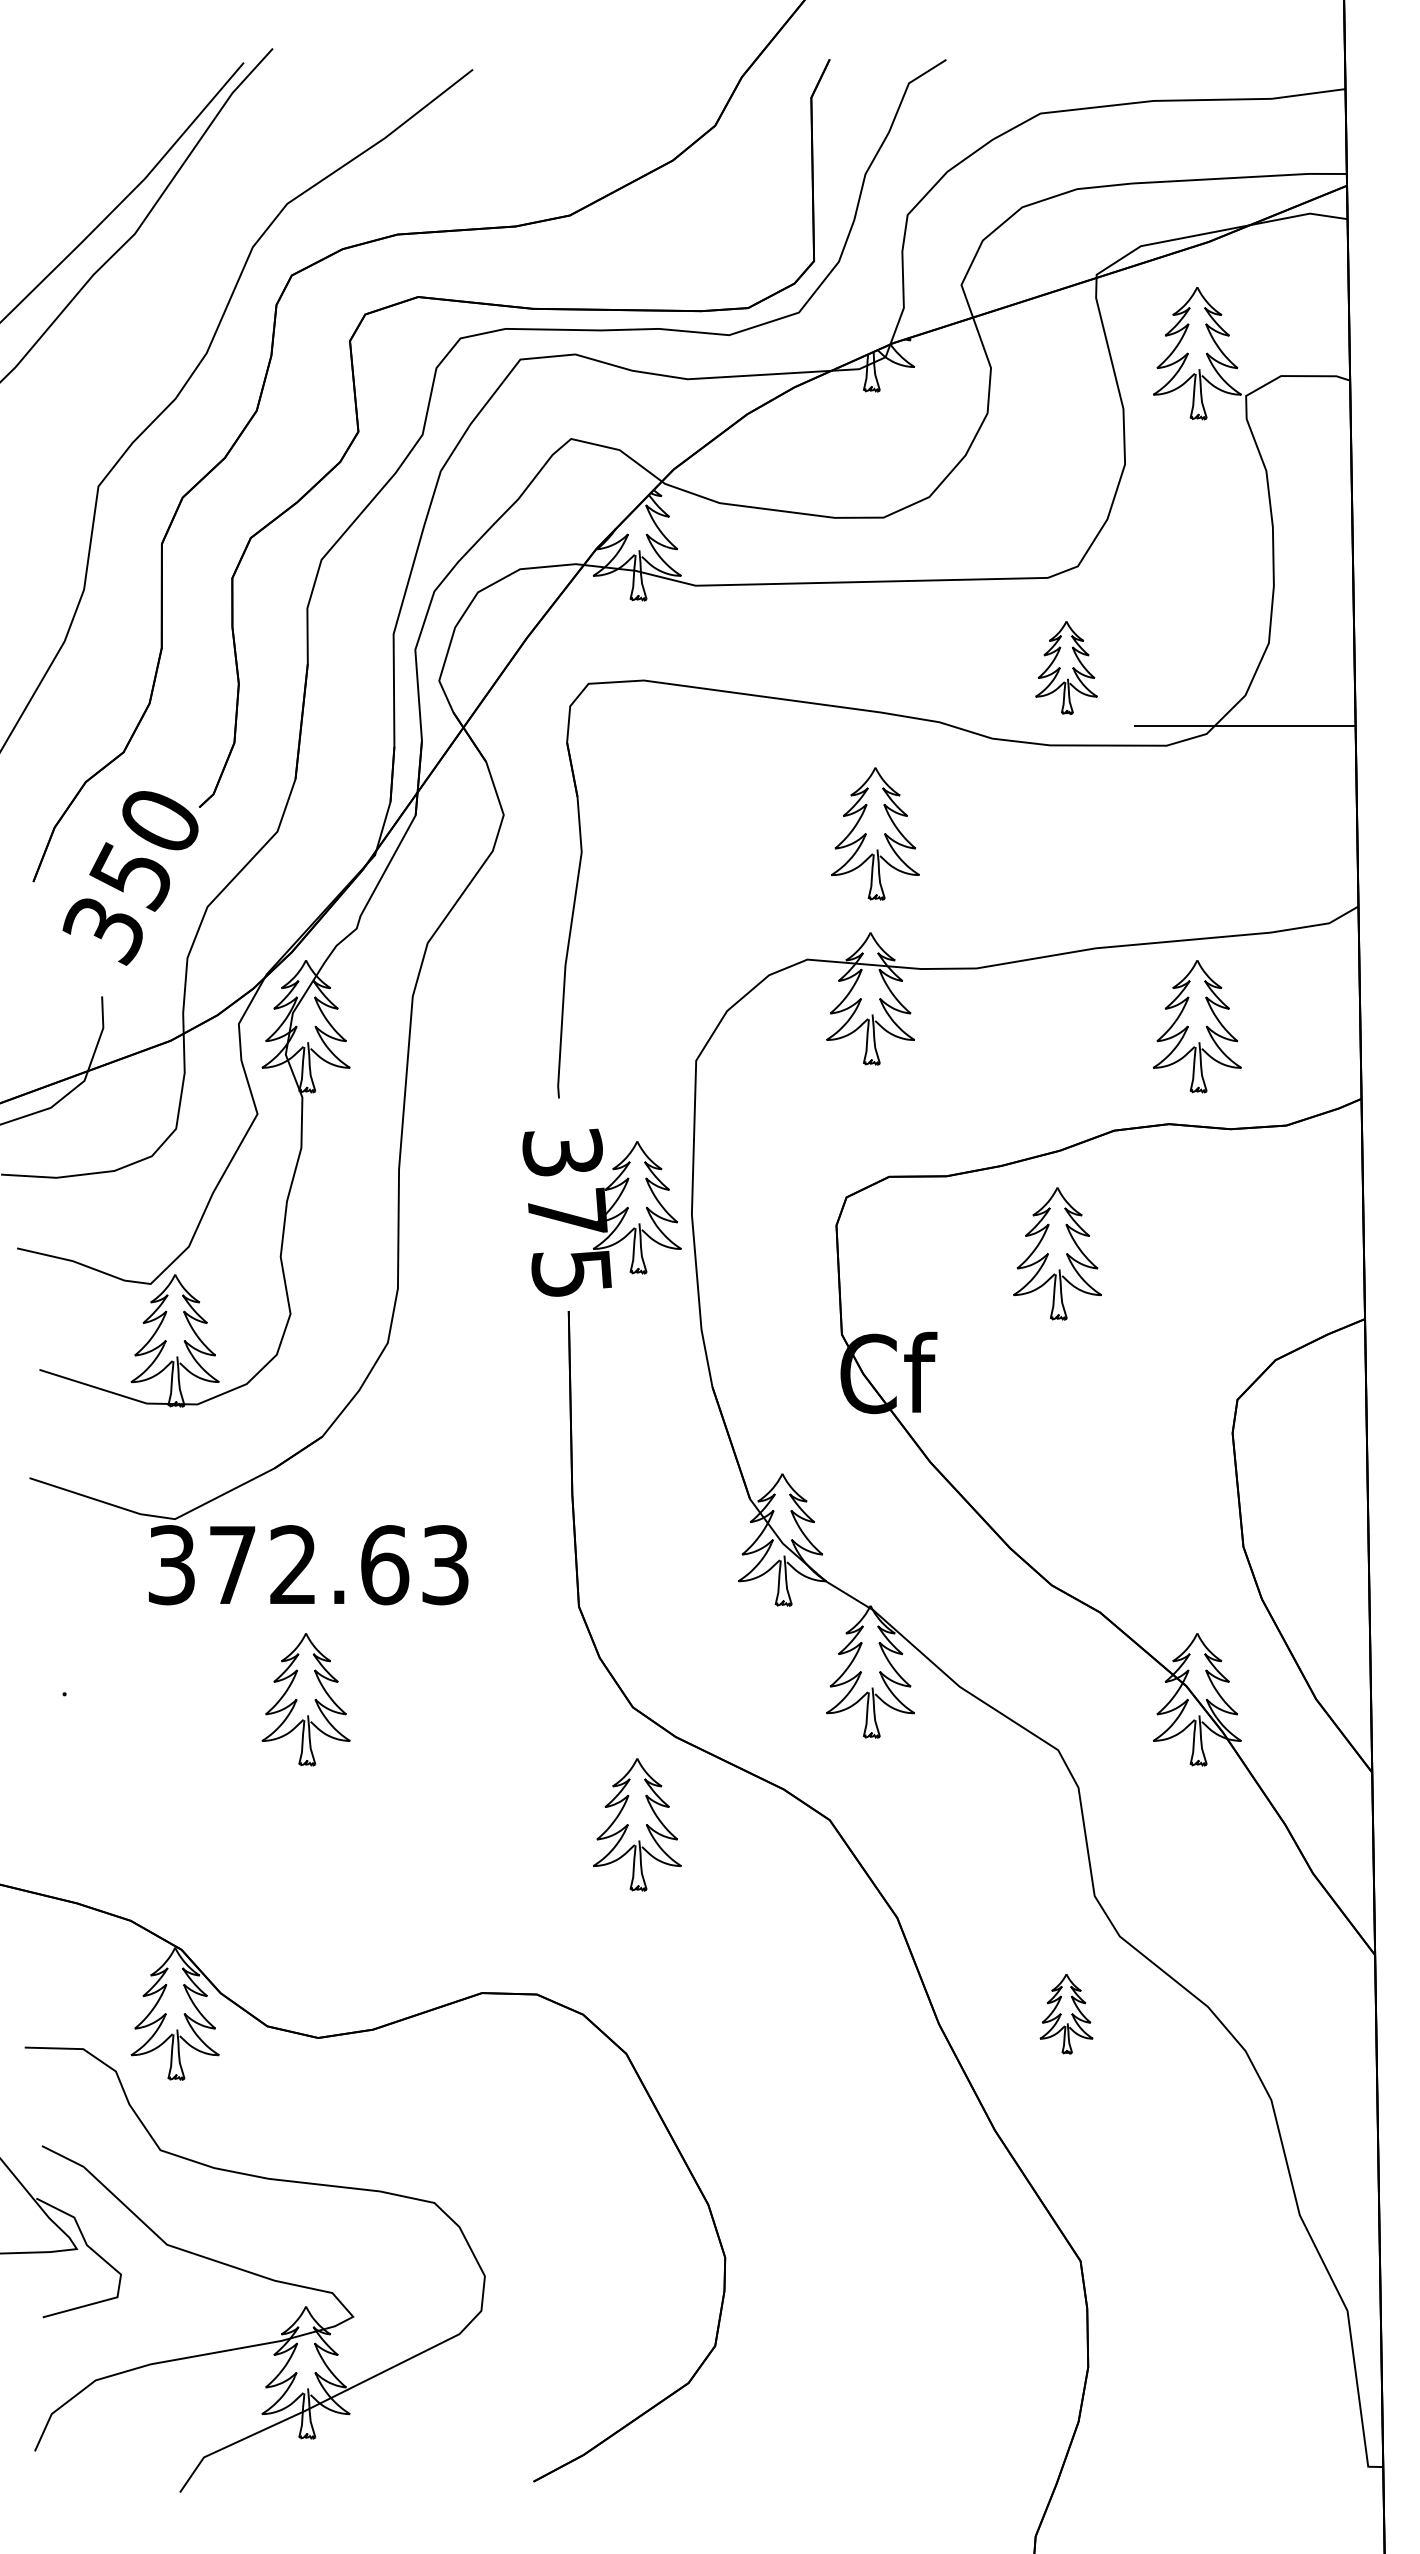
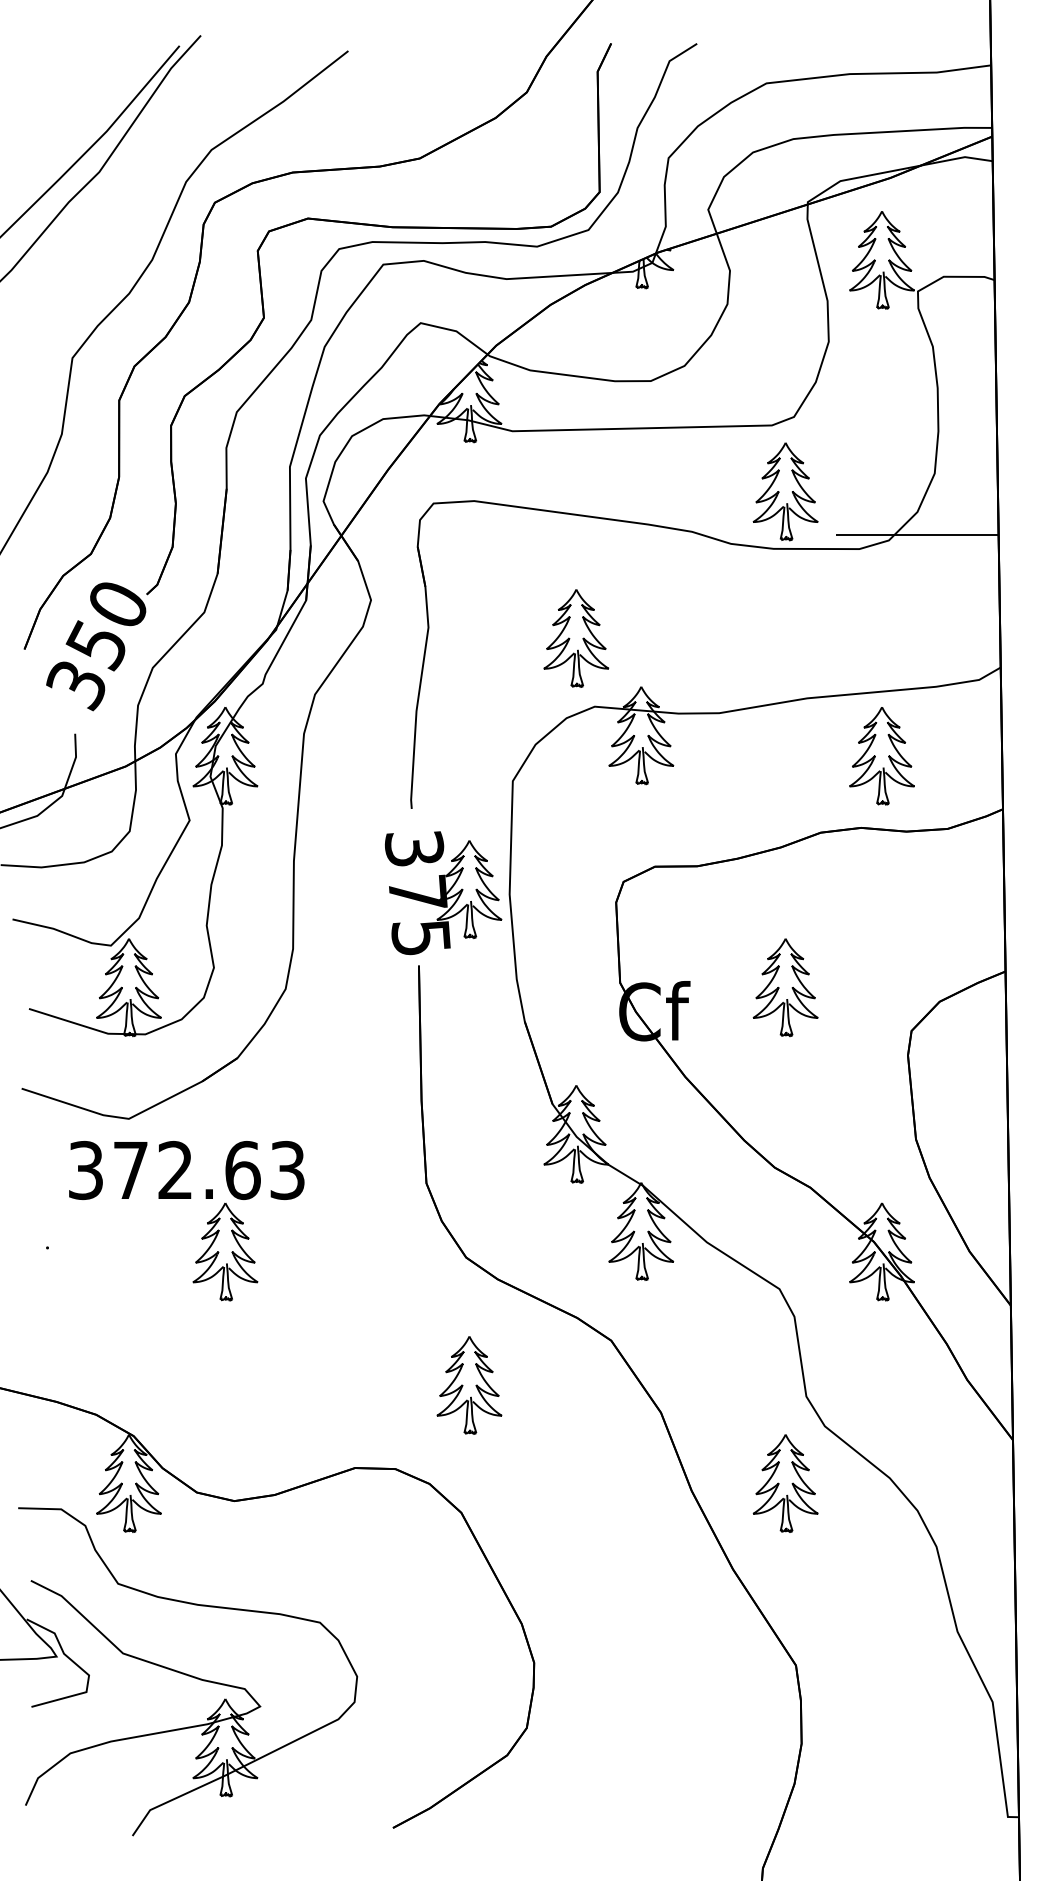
part: (1066, 667) -> (785, 491), size x1.43
part: (875, 833) -> (576, 638), moved
part: (1057, 1253) -> (785, 987), moved
text: (308, 1565) -> (186, 1170), moved
part: (637, 1824) -> (469, 1385), moved
part: (1066, 2013) -> (785, 1483), size x1.67

